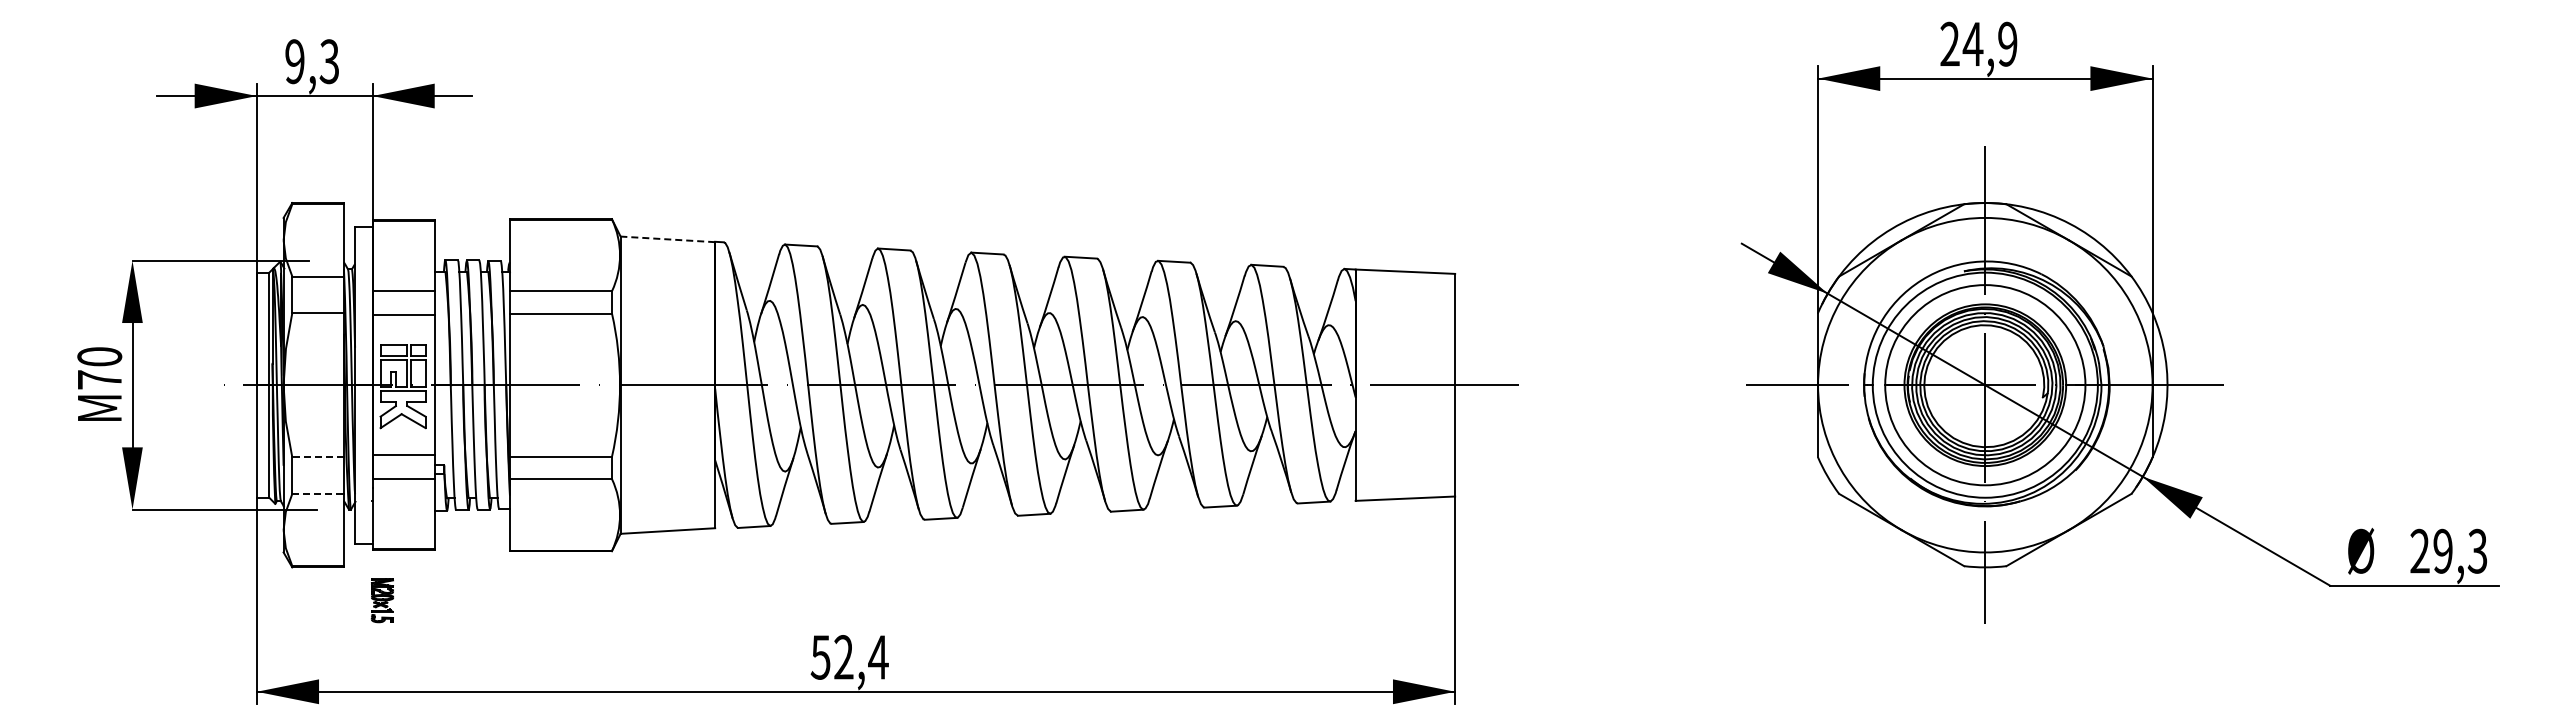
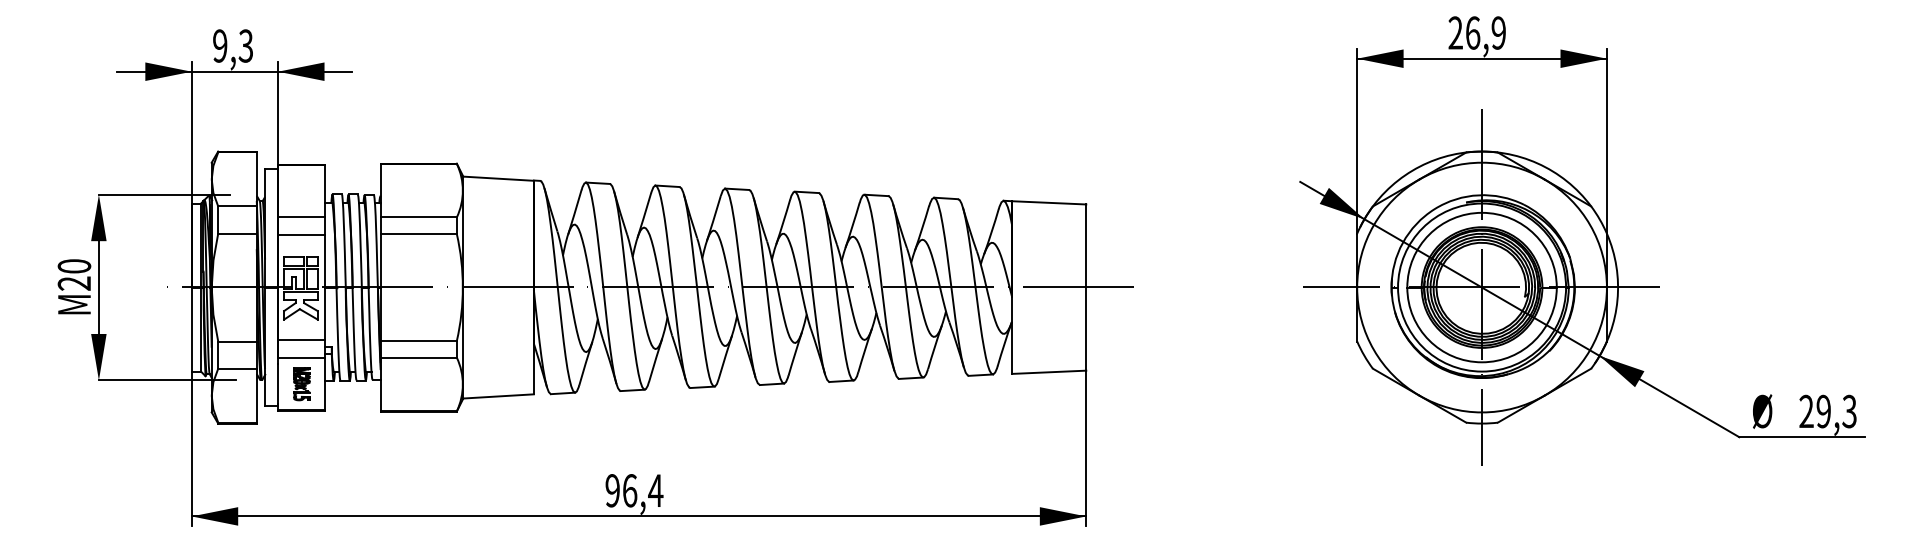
text: (1972, 43) -> (1472, 32), 24,9 -> 26,9
line: (667, 239) -> (498, 178), dashed -> solid
text: (99, 379) -> (74, 283), 70 -> 20
line: (318, 457) -> (237, 341), dashed -> solid
line: (318, 493) -> (237, 368), dashed -> solid
part: (382, 600) -> (301, 384), moved
text: (831, 657) -> (620, 490), 52,4 -> 96,4

